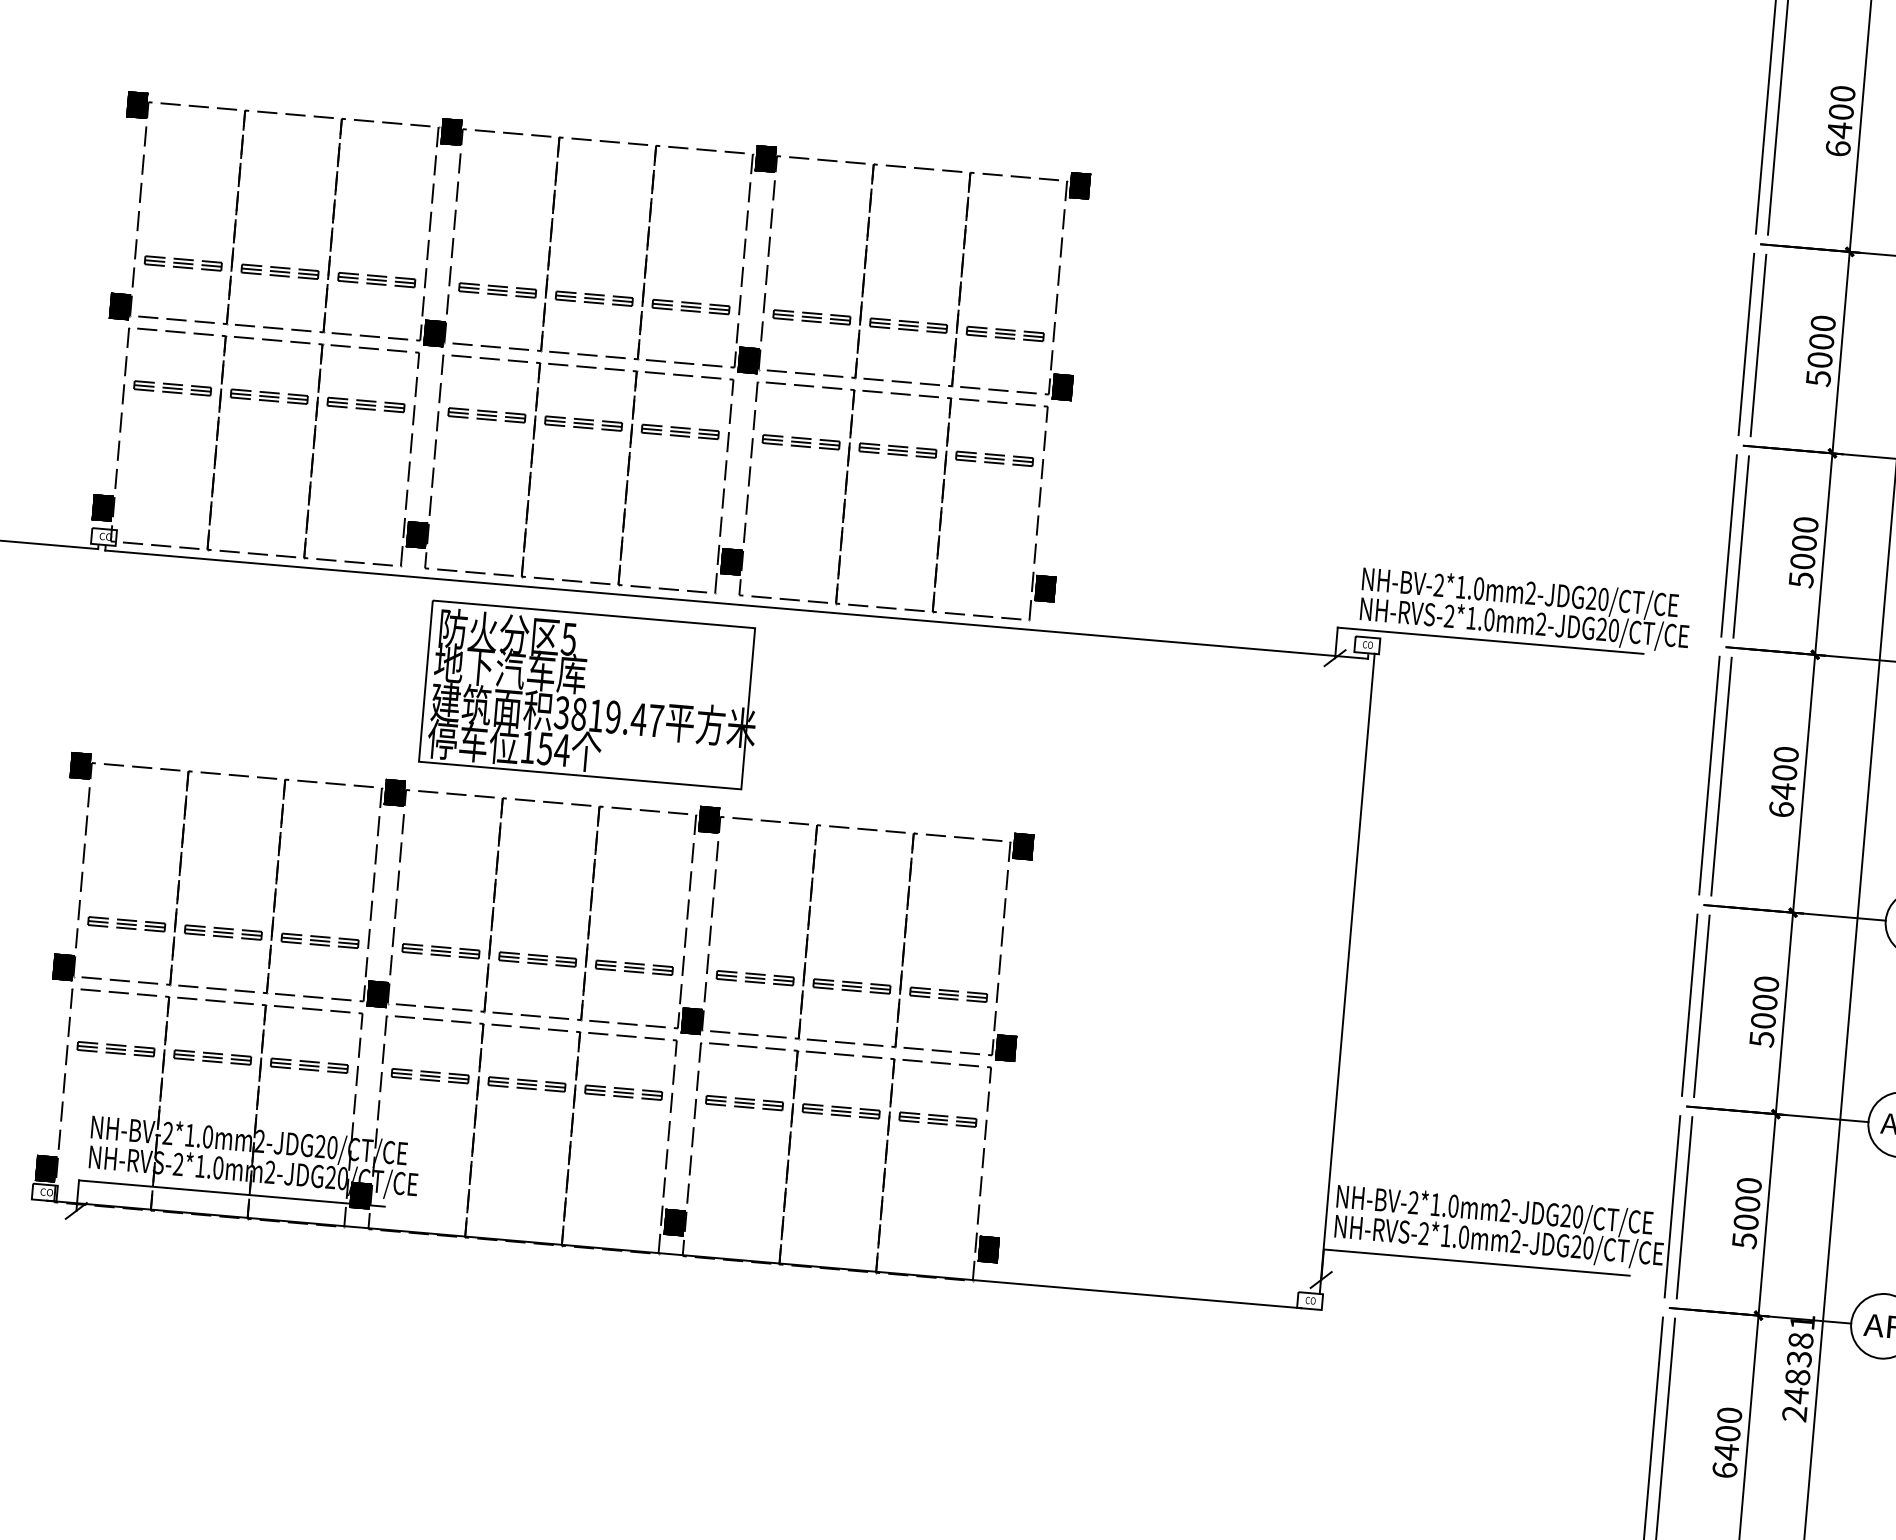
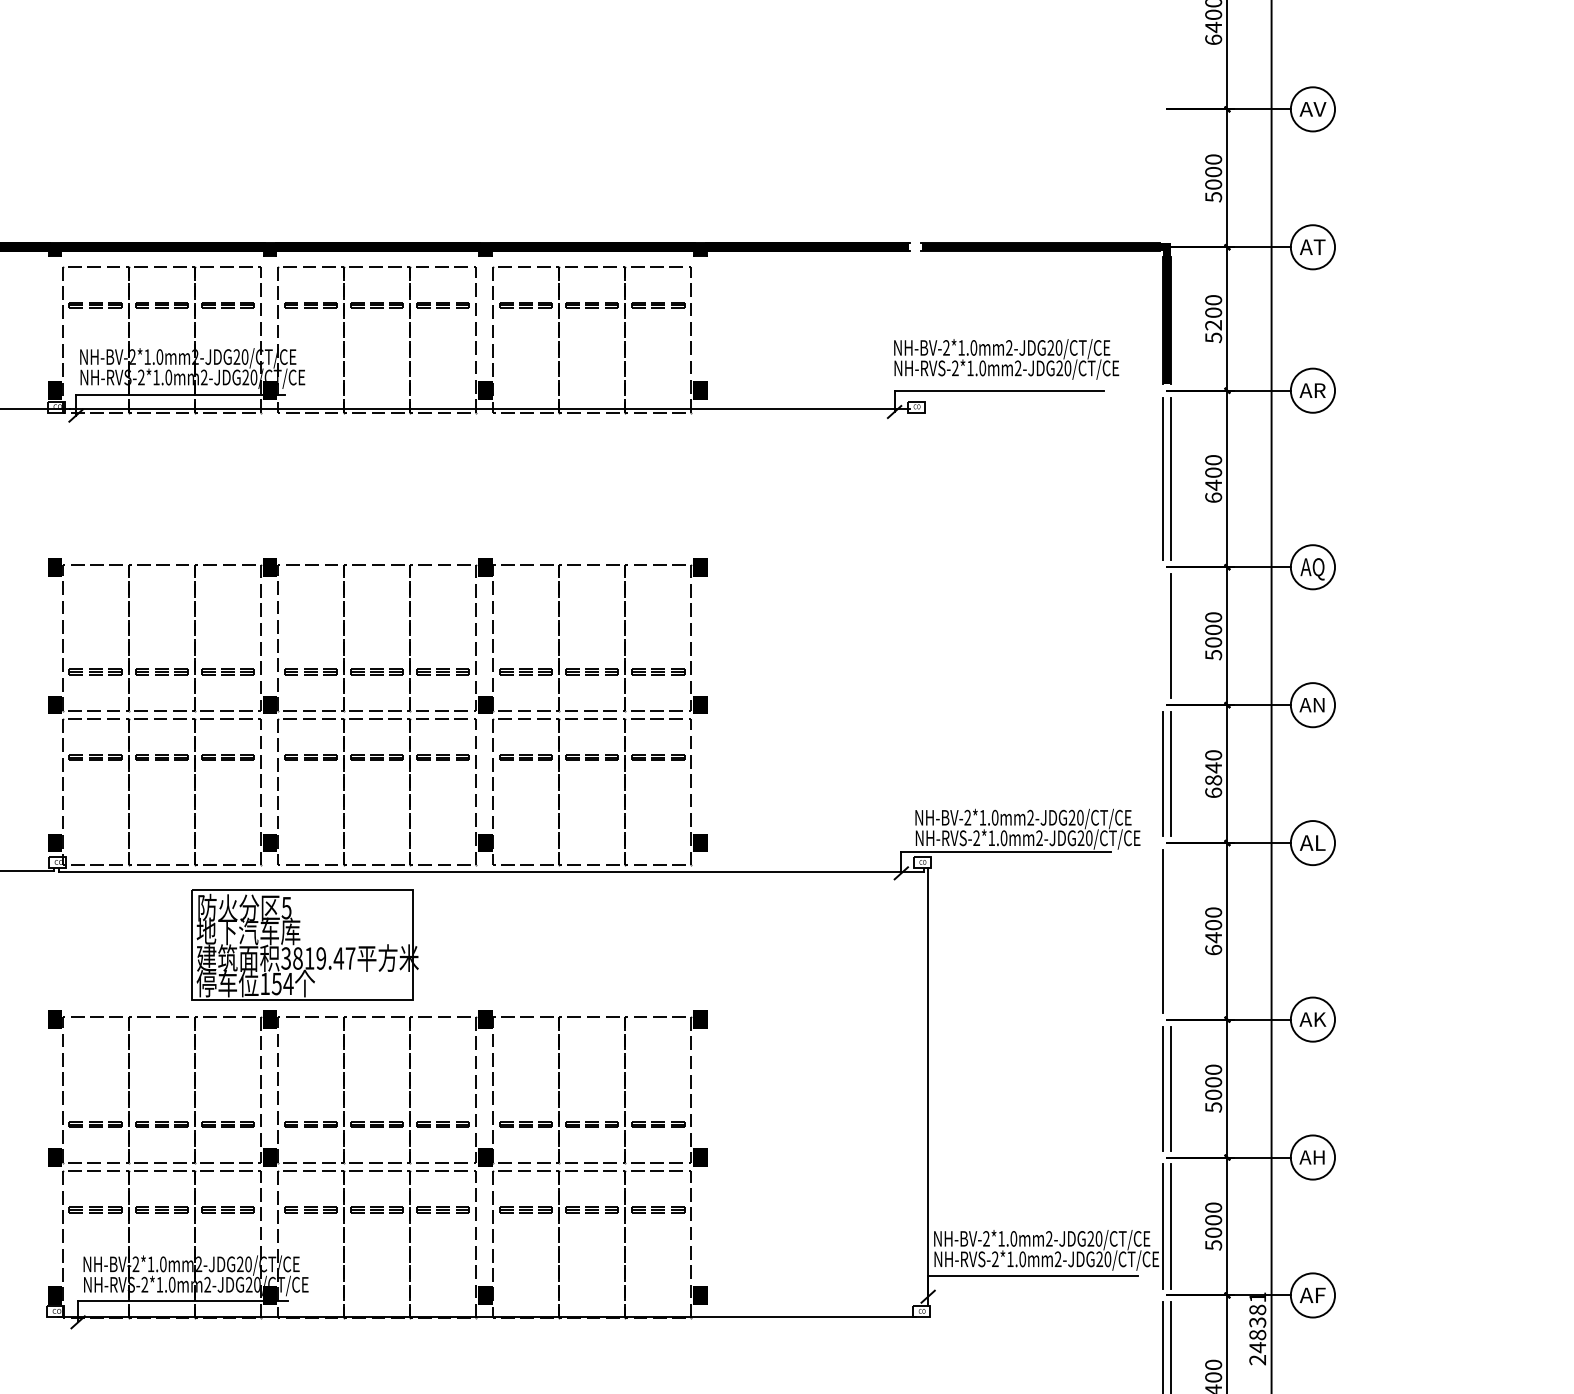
line: (1746, 344) -> (1162, 636), removed
text: (1802, 561) -> (1213, 780), 5000 -> 6840
part: (590, 694) -> (304, 944), moved
line: (1721, 775) -> (1170, 930), removed

